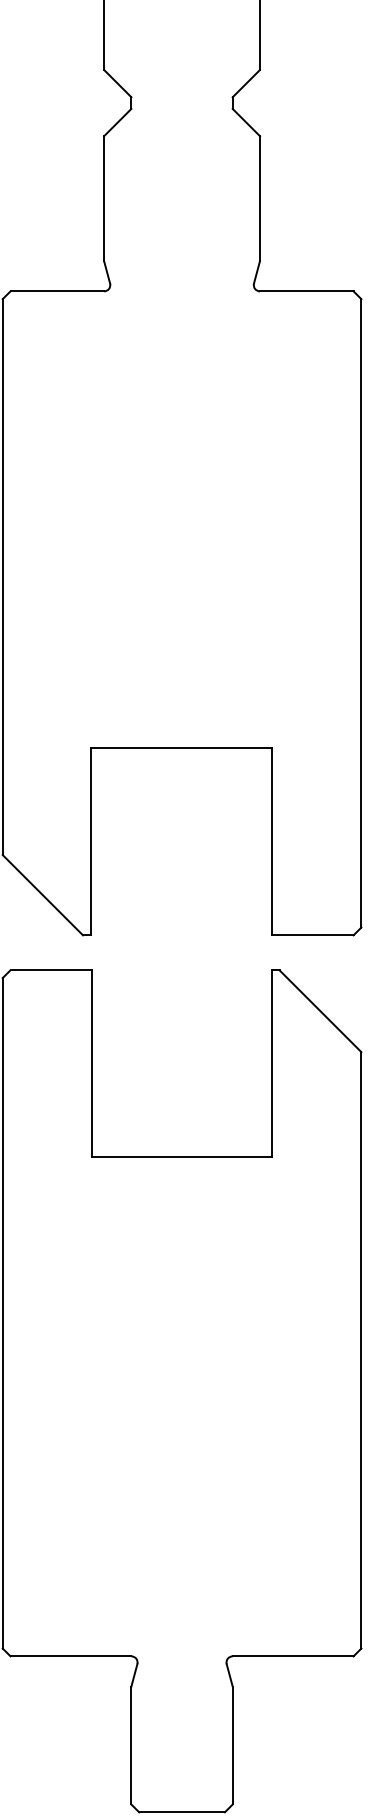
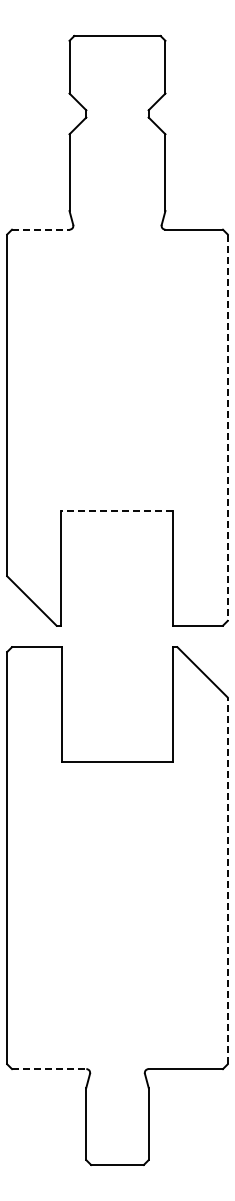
line: (56, 291) -> (40, 229), solid -> dashed
line: (360, 614) -> (227, 428), solid -> dashed
line: (182, 747) -> (117, 510), solid -> dashed
line: (360, 1349) -> (227, 880), solid -> dashed
line: (71, 1657) -> (49, 1069), solid -> dashed

